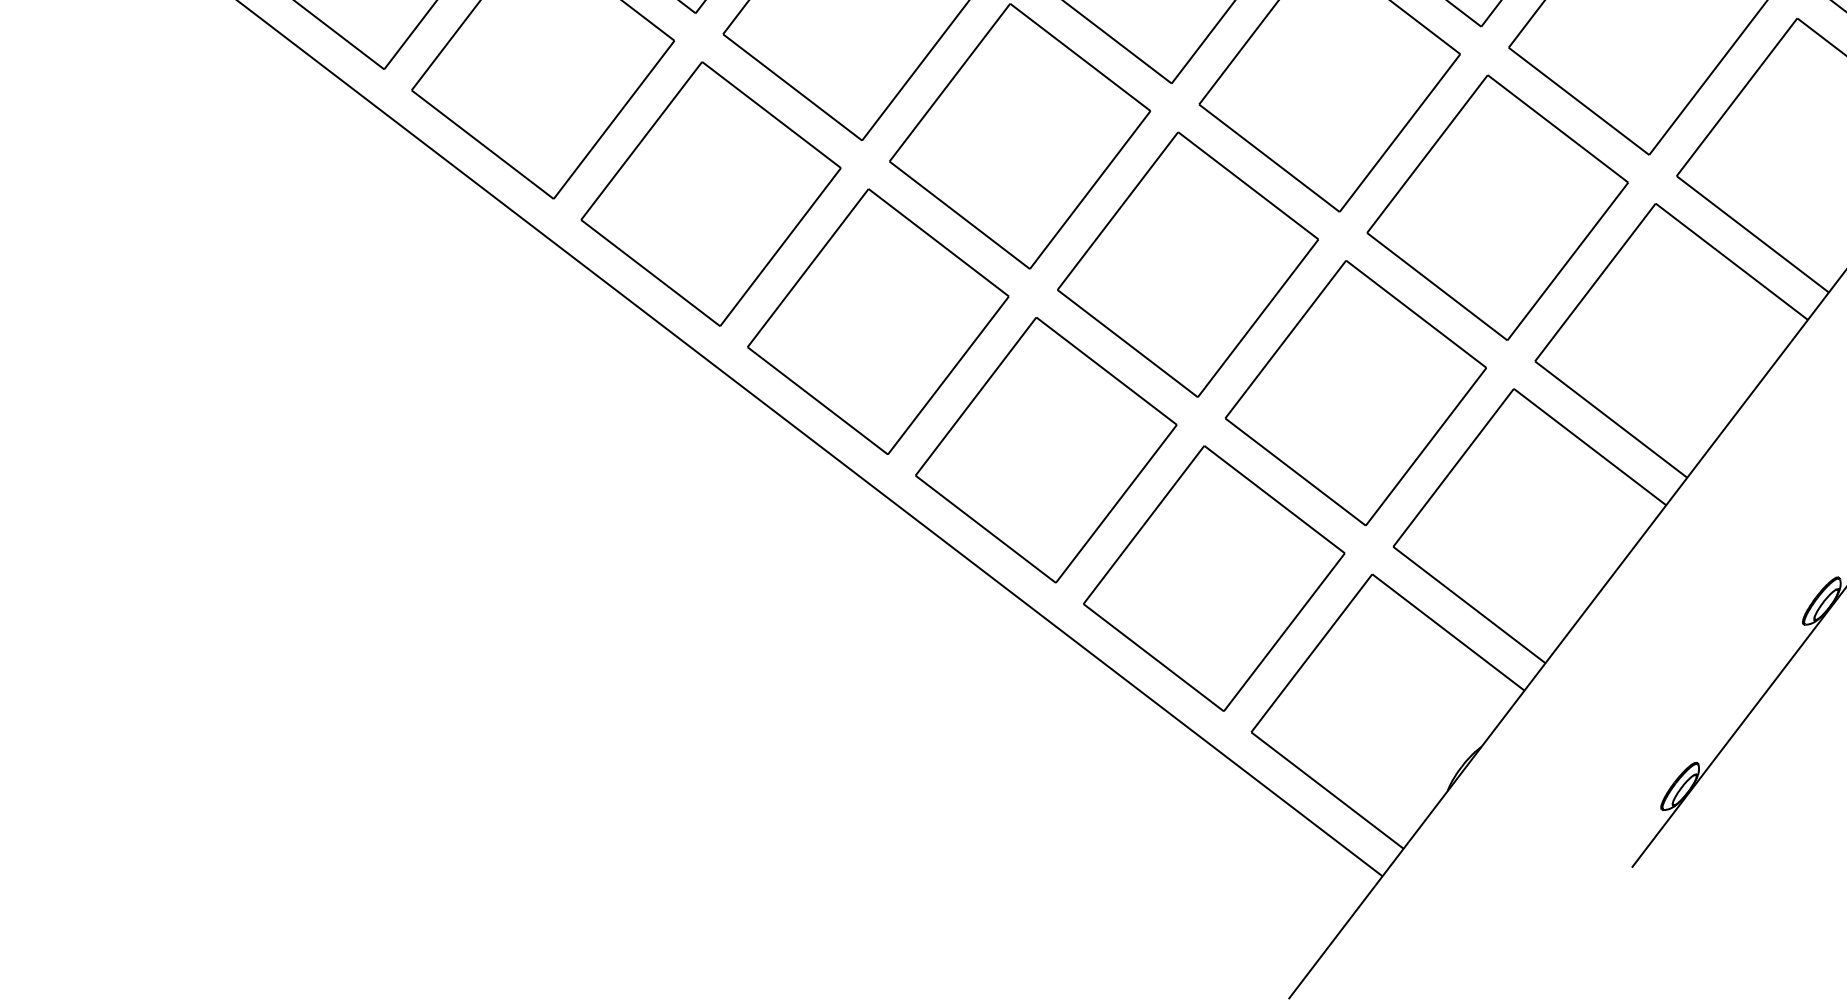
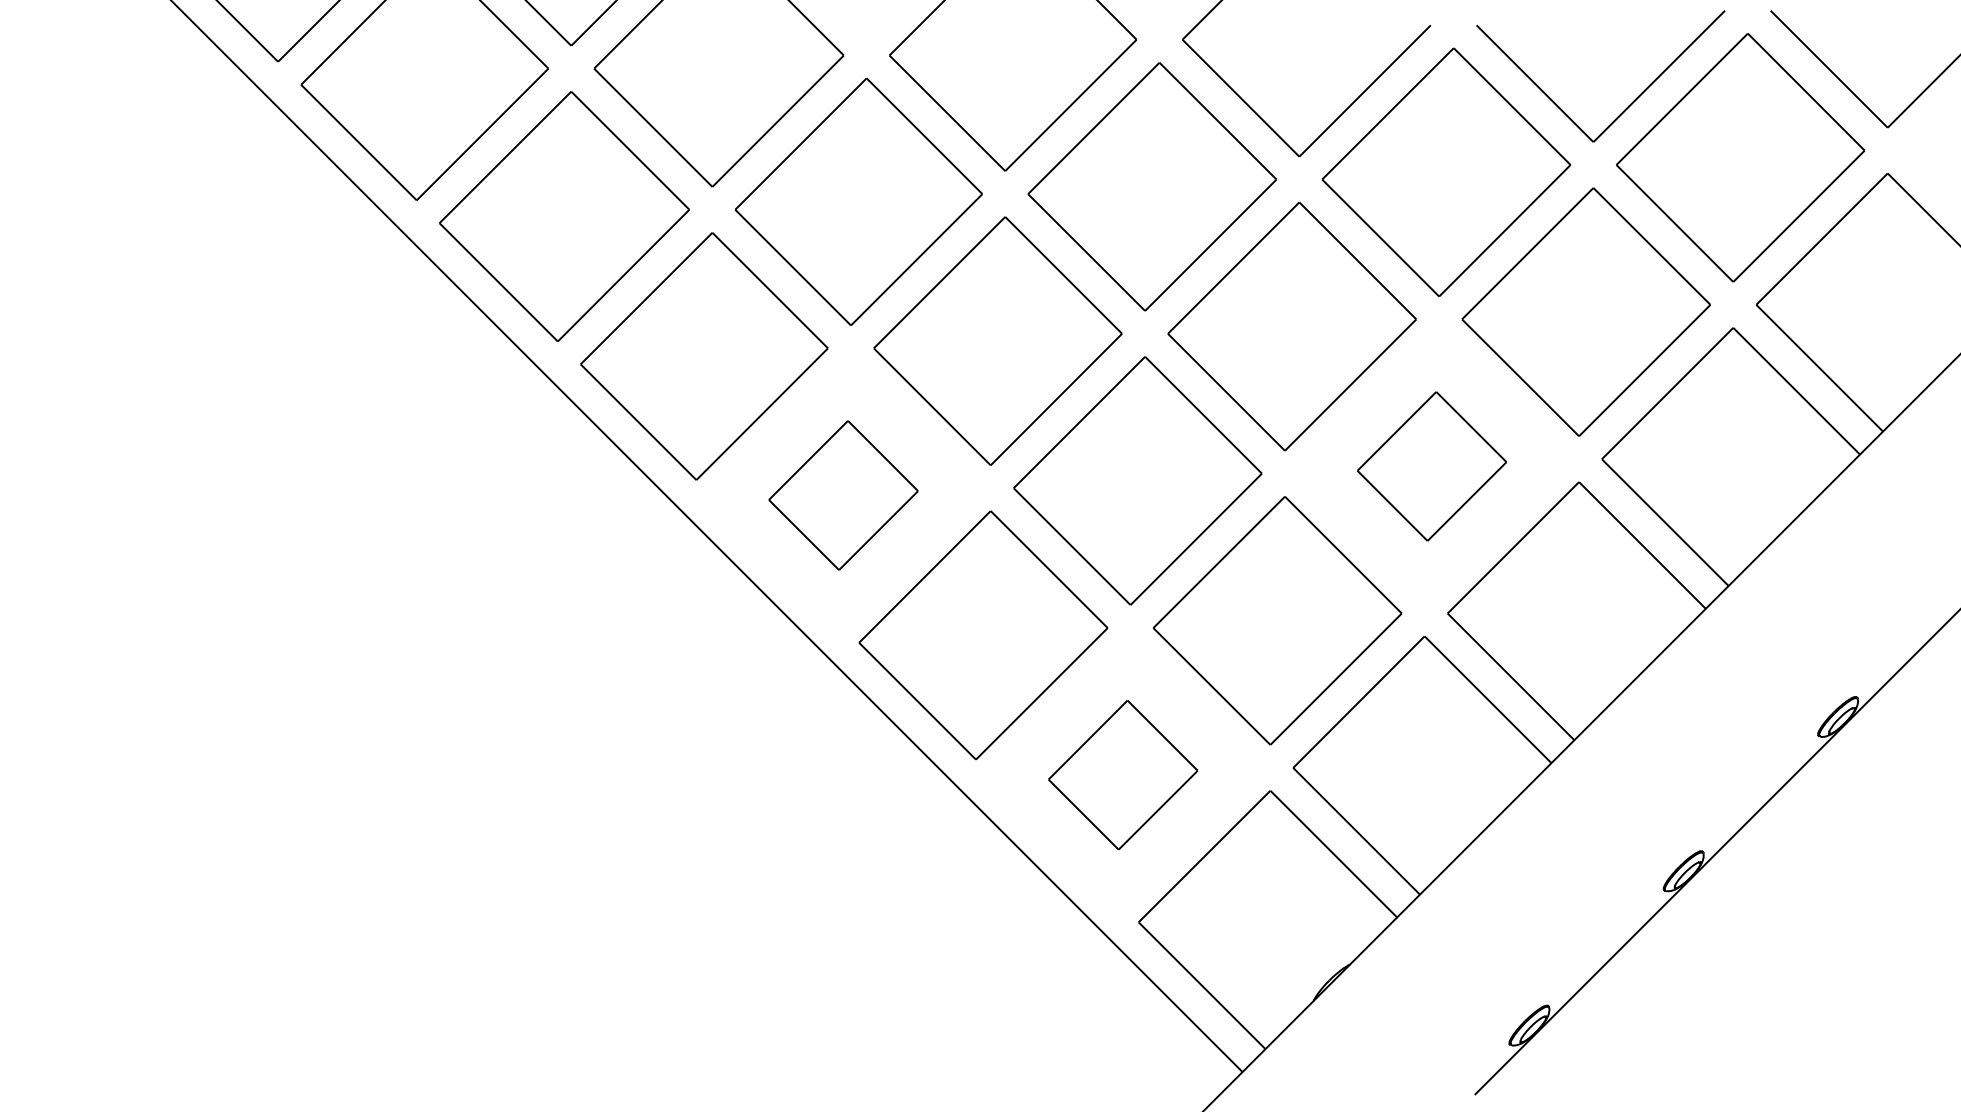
part: (1497, 207) -> (1431, 466), size x0.6
part: (878, 321) -> (843, 495), size x0.6
part: (1213, 577) -> (1122, 774), size x0.6

